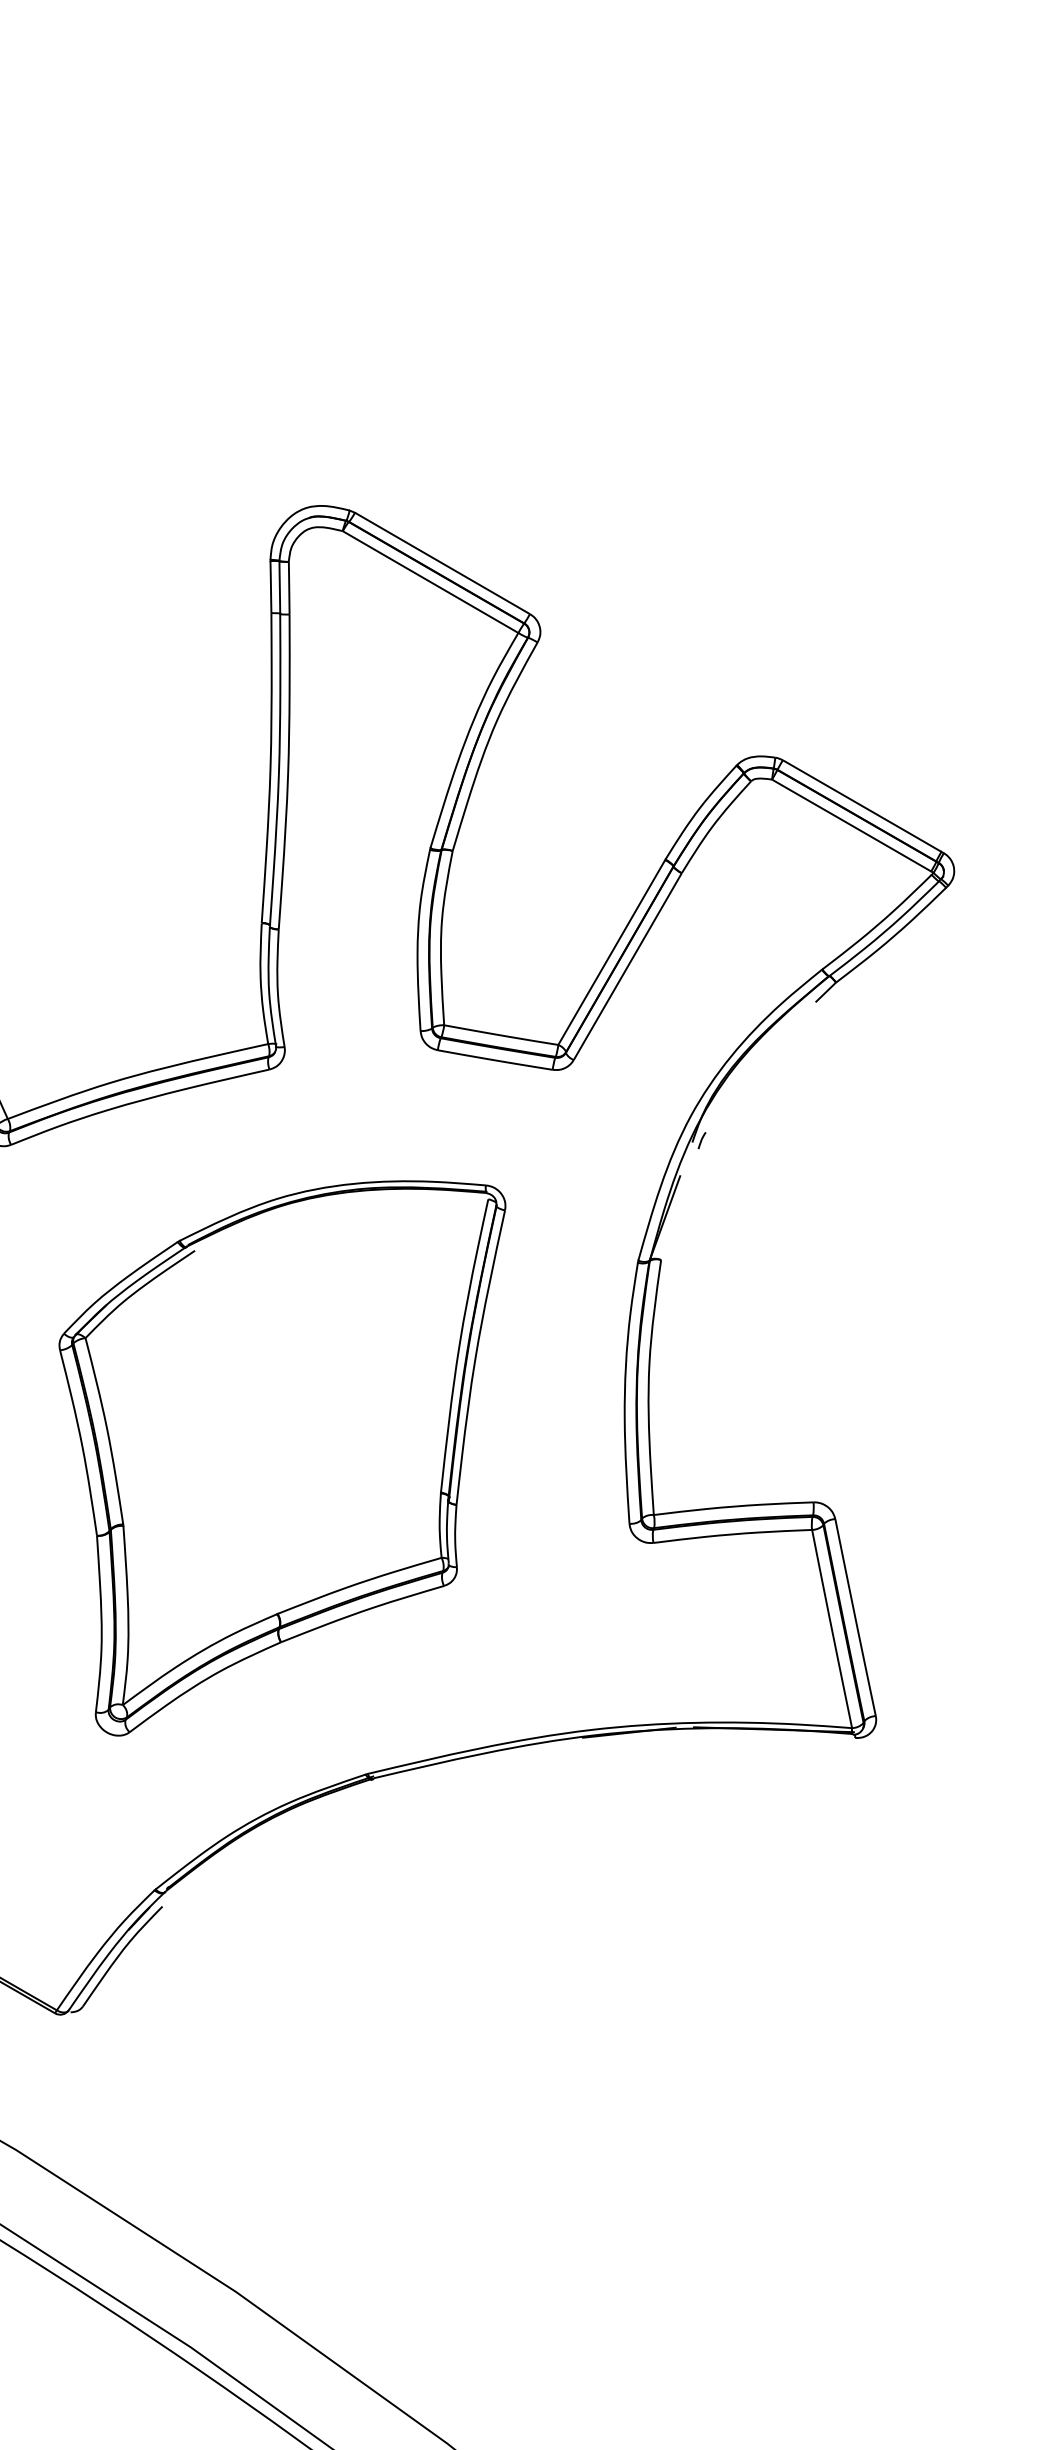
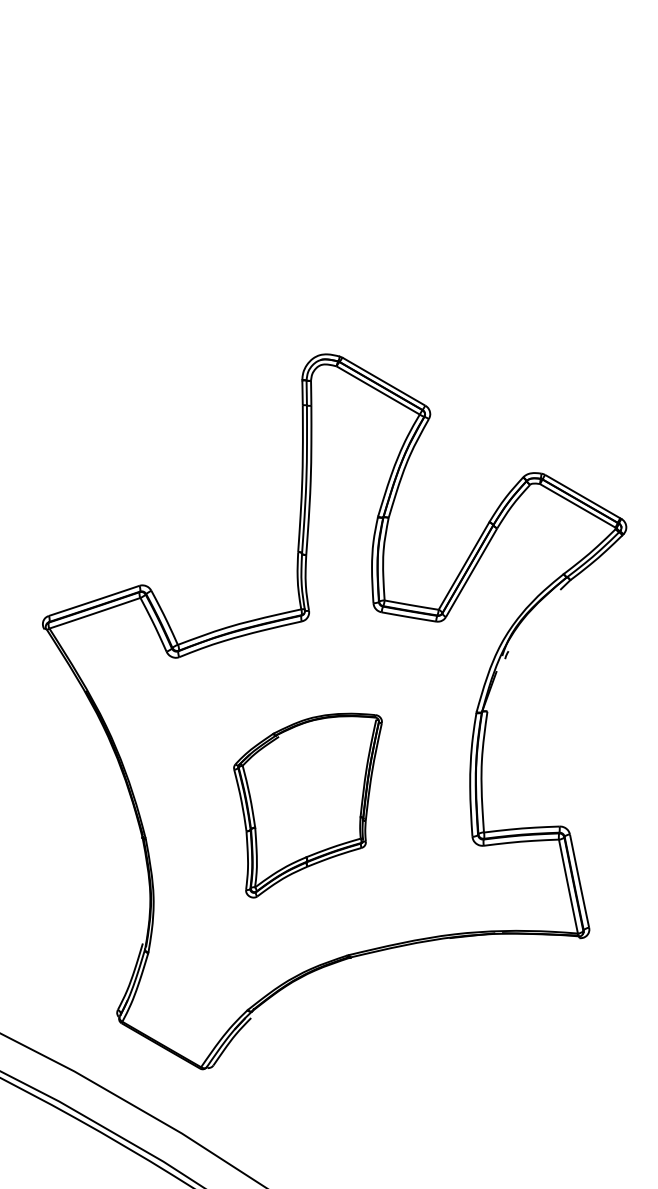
part: (281, 1457) -> (307, 805), size x0.7

